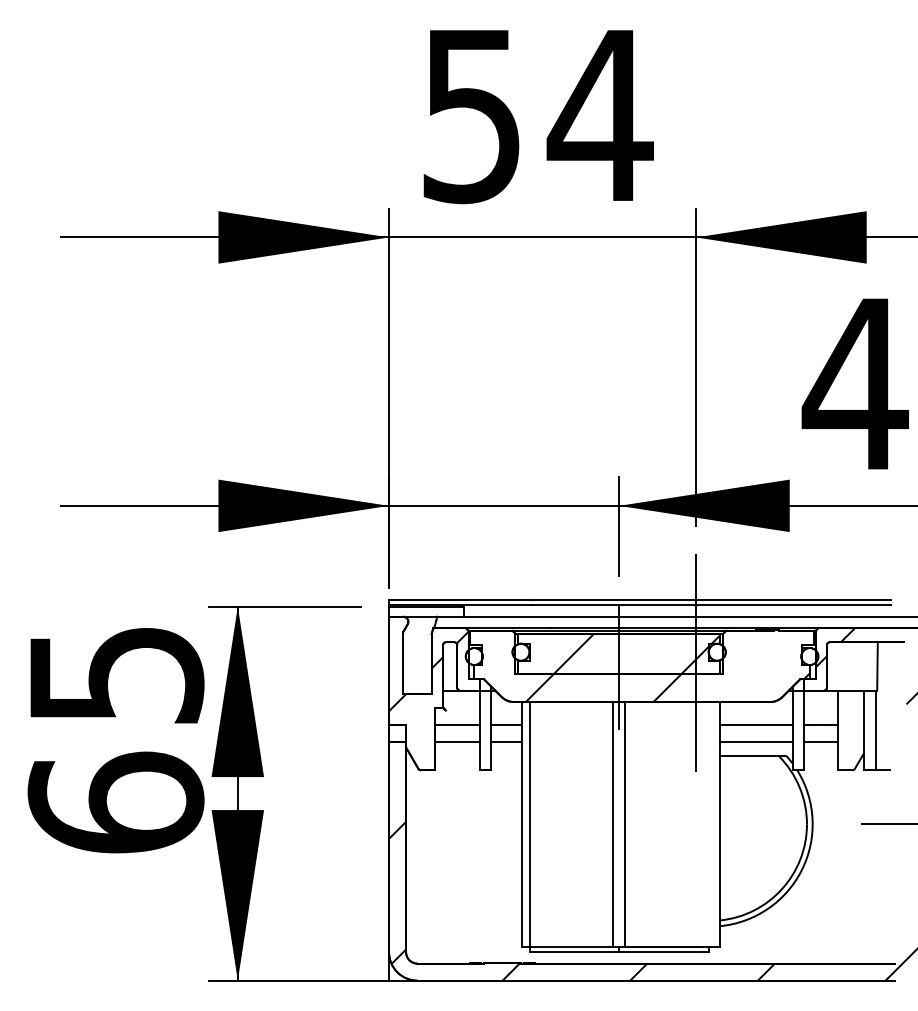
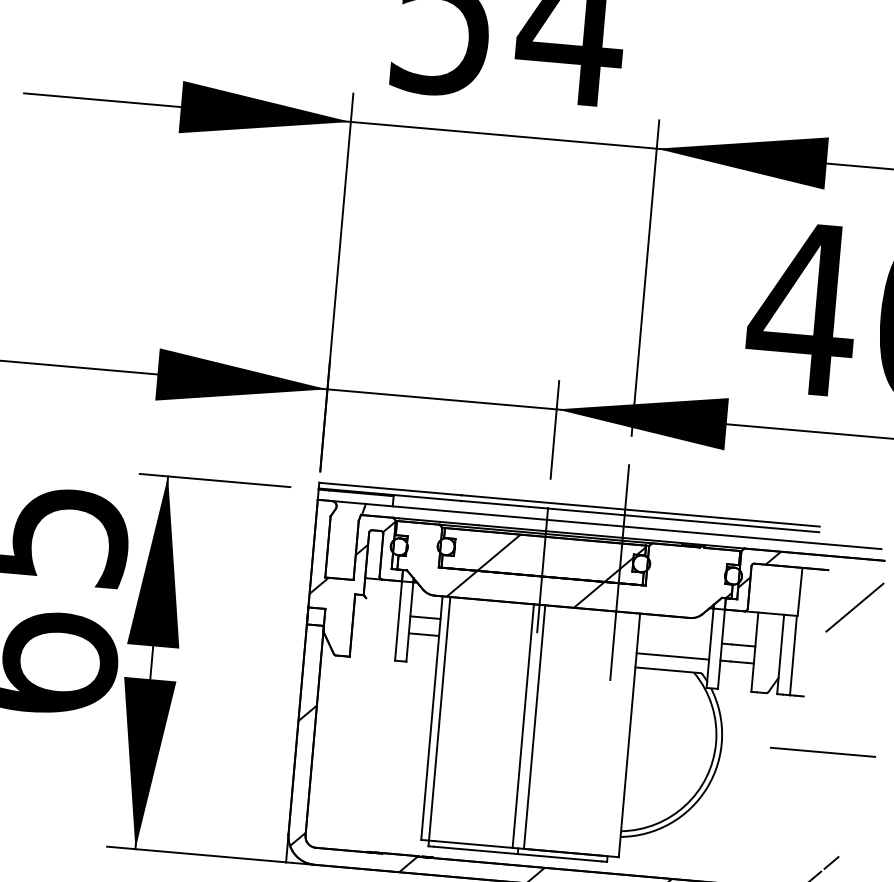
line: (457, 724) -> (376, 613), removed
line: (756, 724) -> (674, 639), removed
line: (457, 741) -> (375, 630), removed

